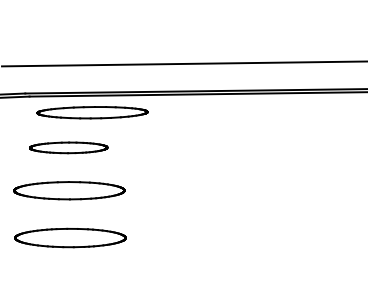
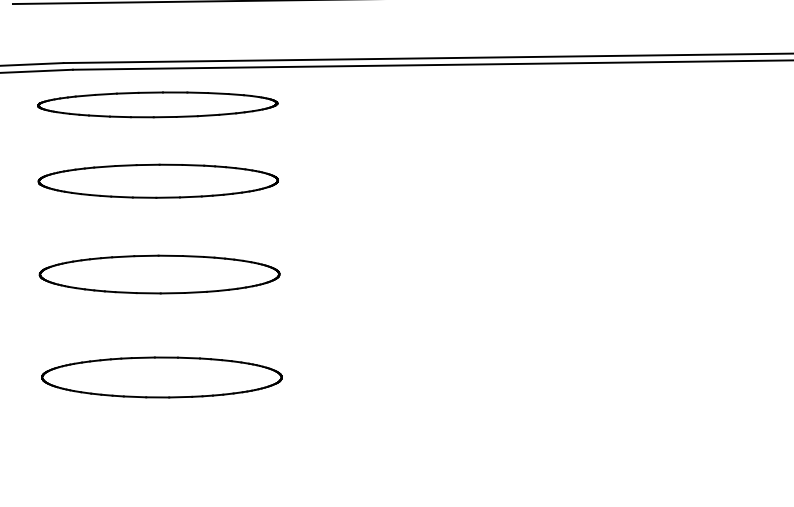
part: (92, 112) -> (157, 104), moved
part: (68, 147) -> (157, 180), size x1.43

